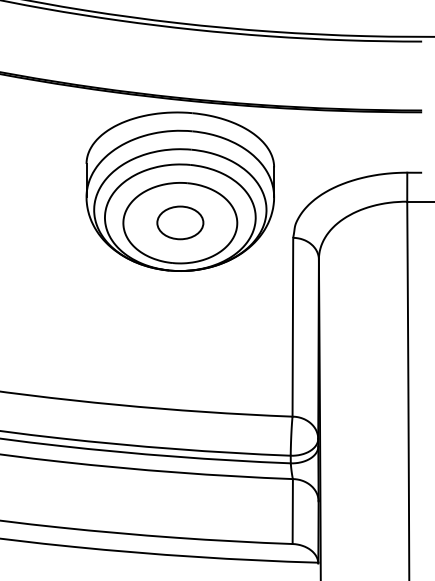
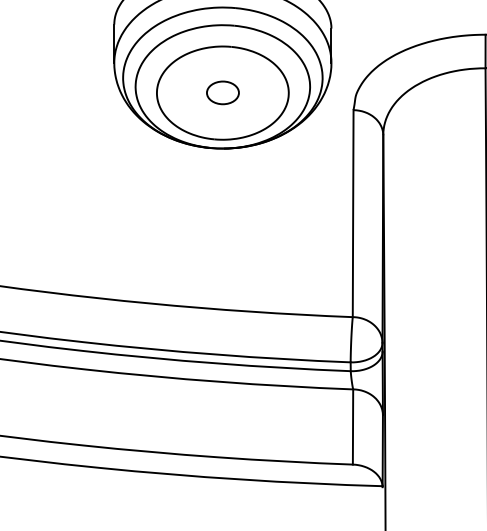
part: (180, 222) -> (223, 92), size x0.6

